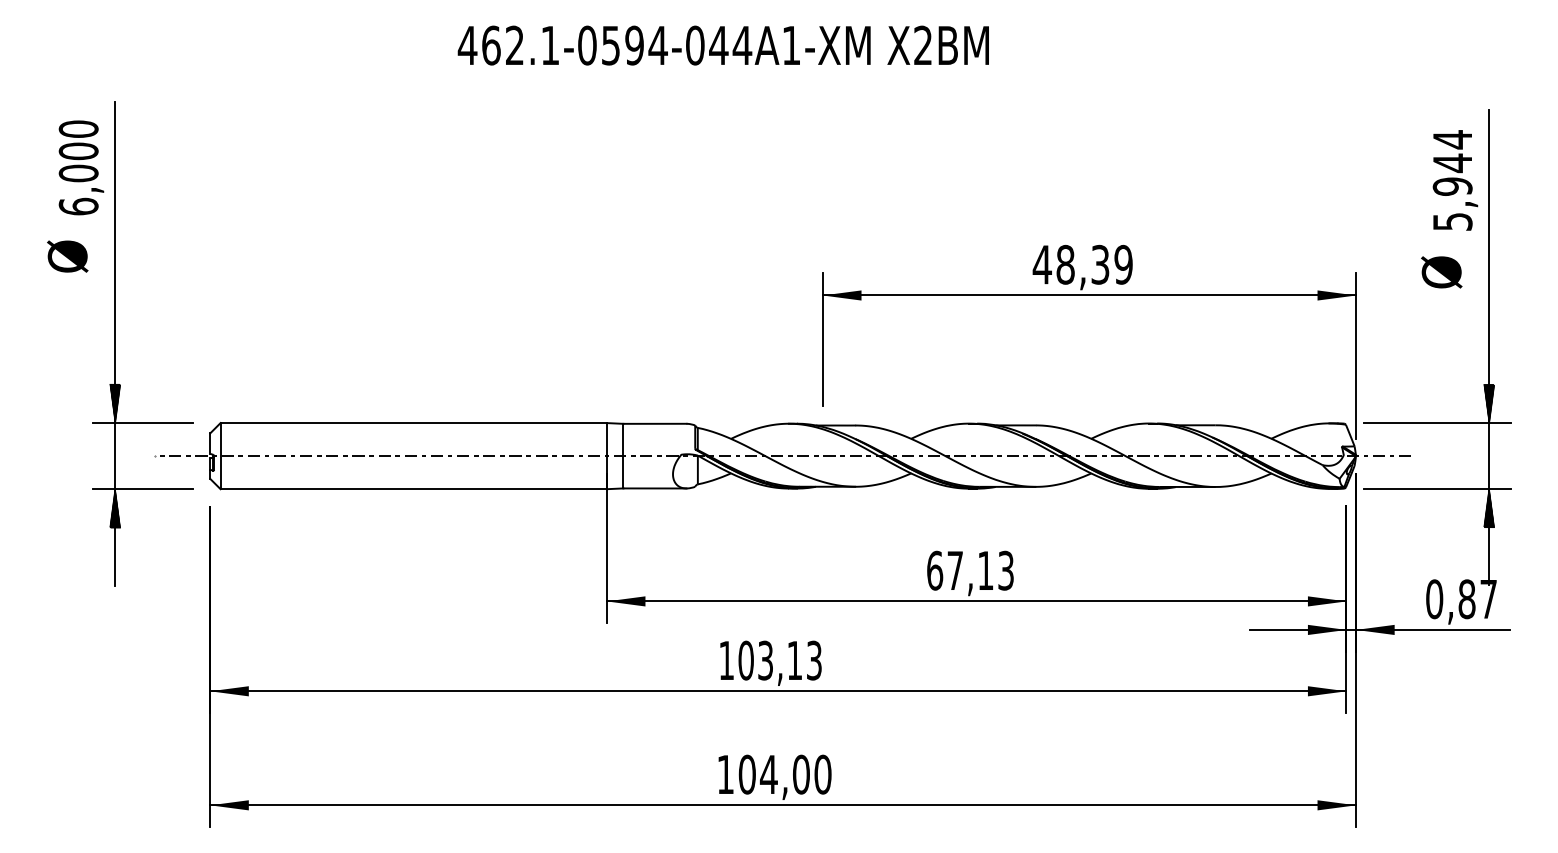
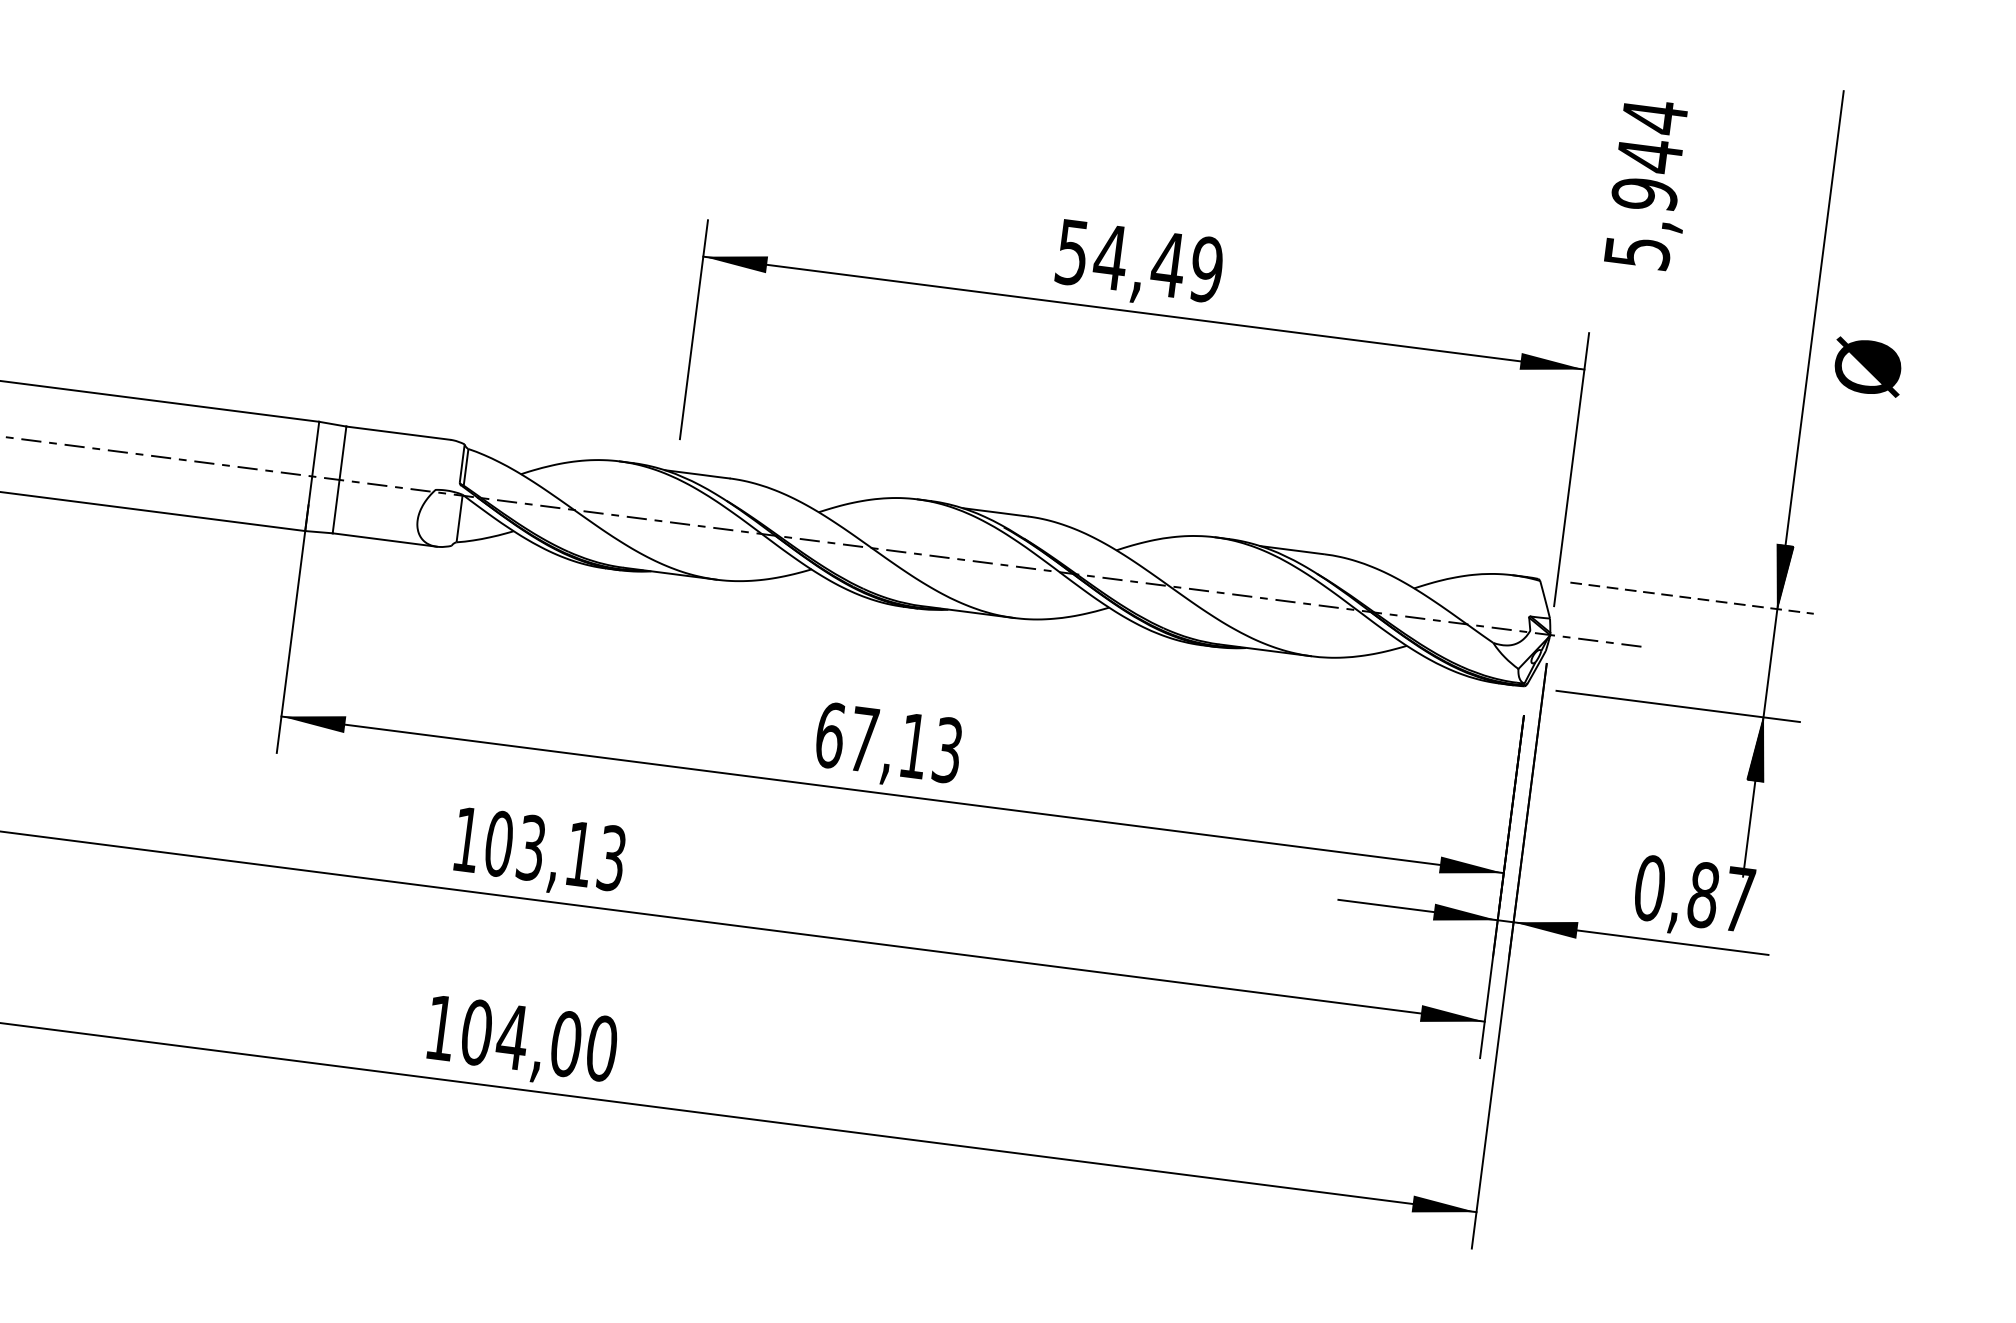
text: (1455, 180) -> (1650, 184), moved
text: (1071, 264) -> (1120, 258), 48,39 -> 54,49
text: (1441, 272) -> (1867, 367), moved
line: (1437, 423) -> (1691, 598), solid -> dashed

